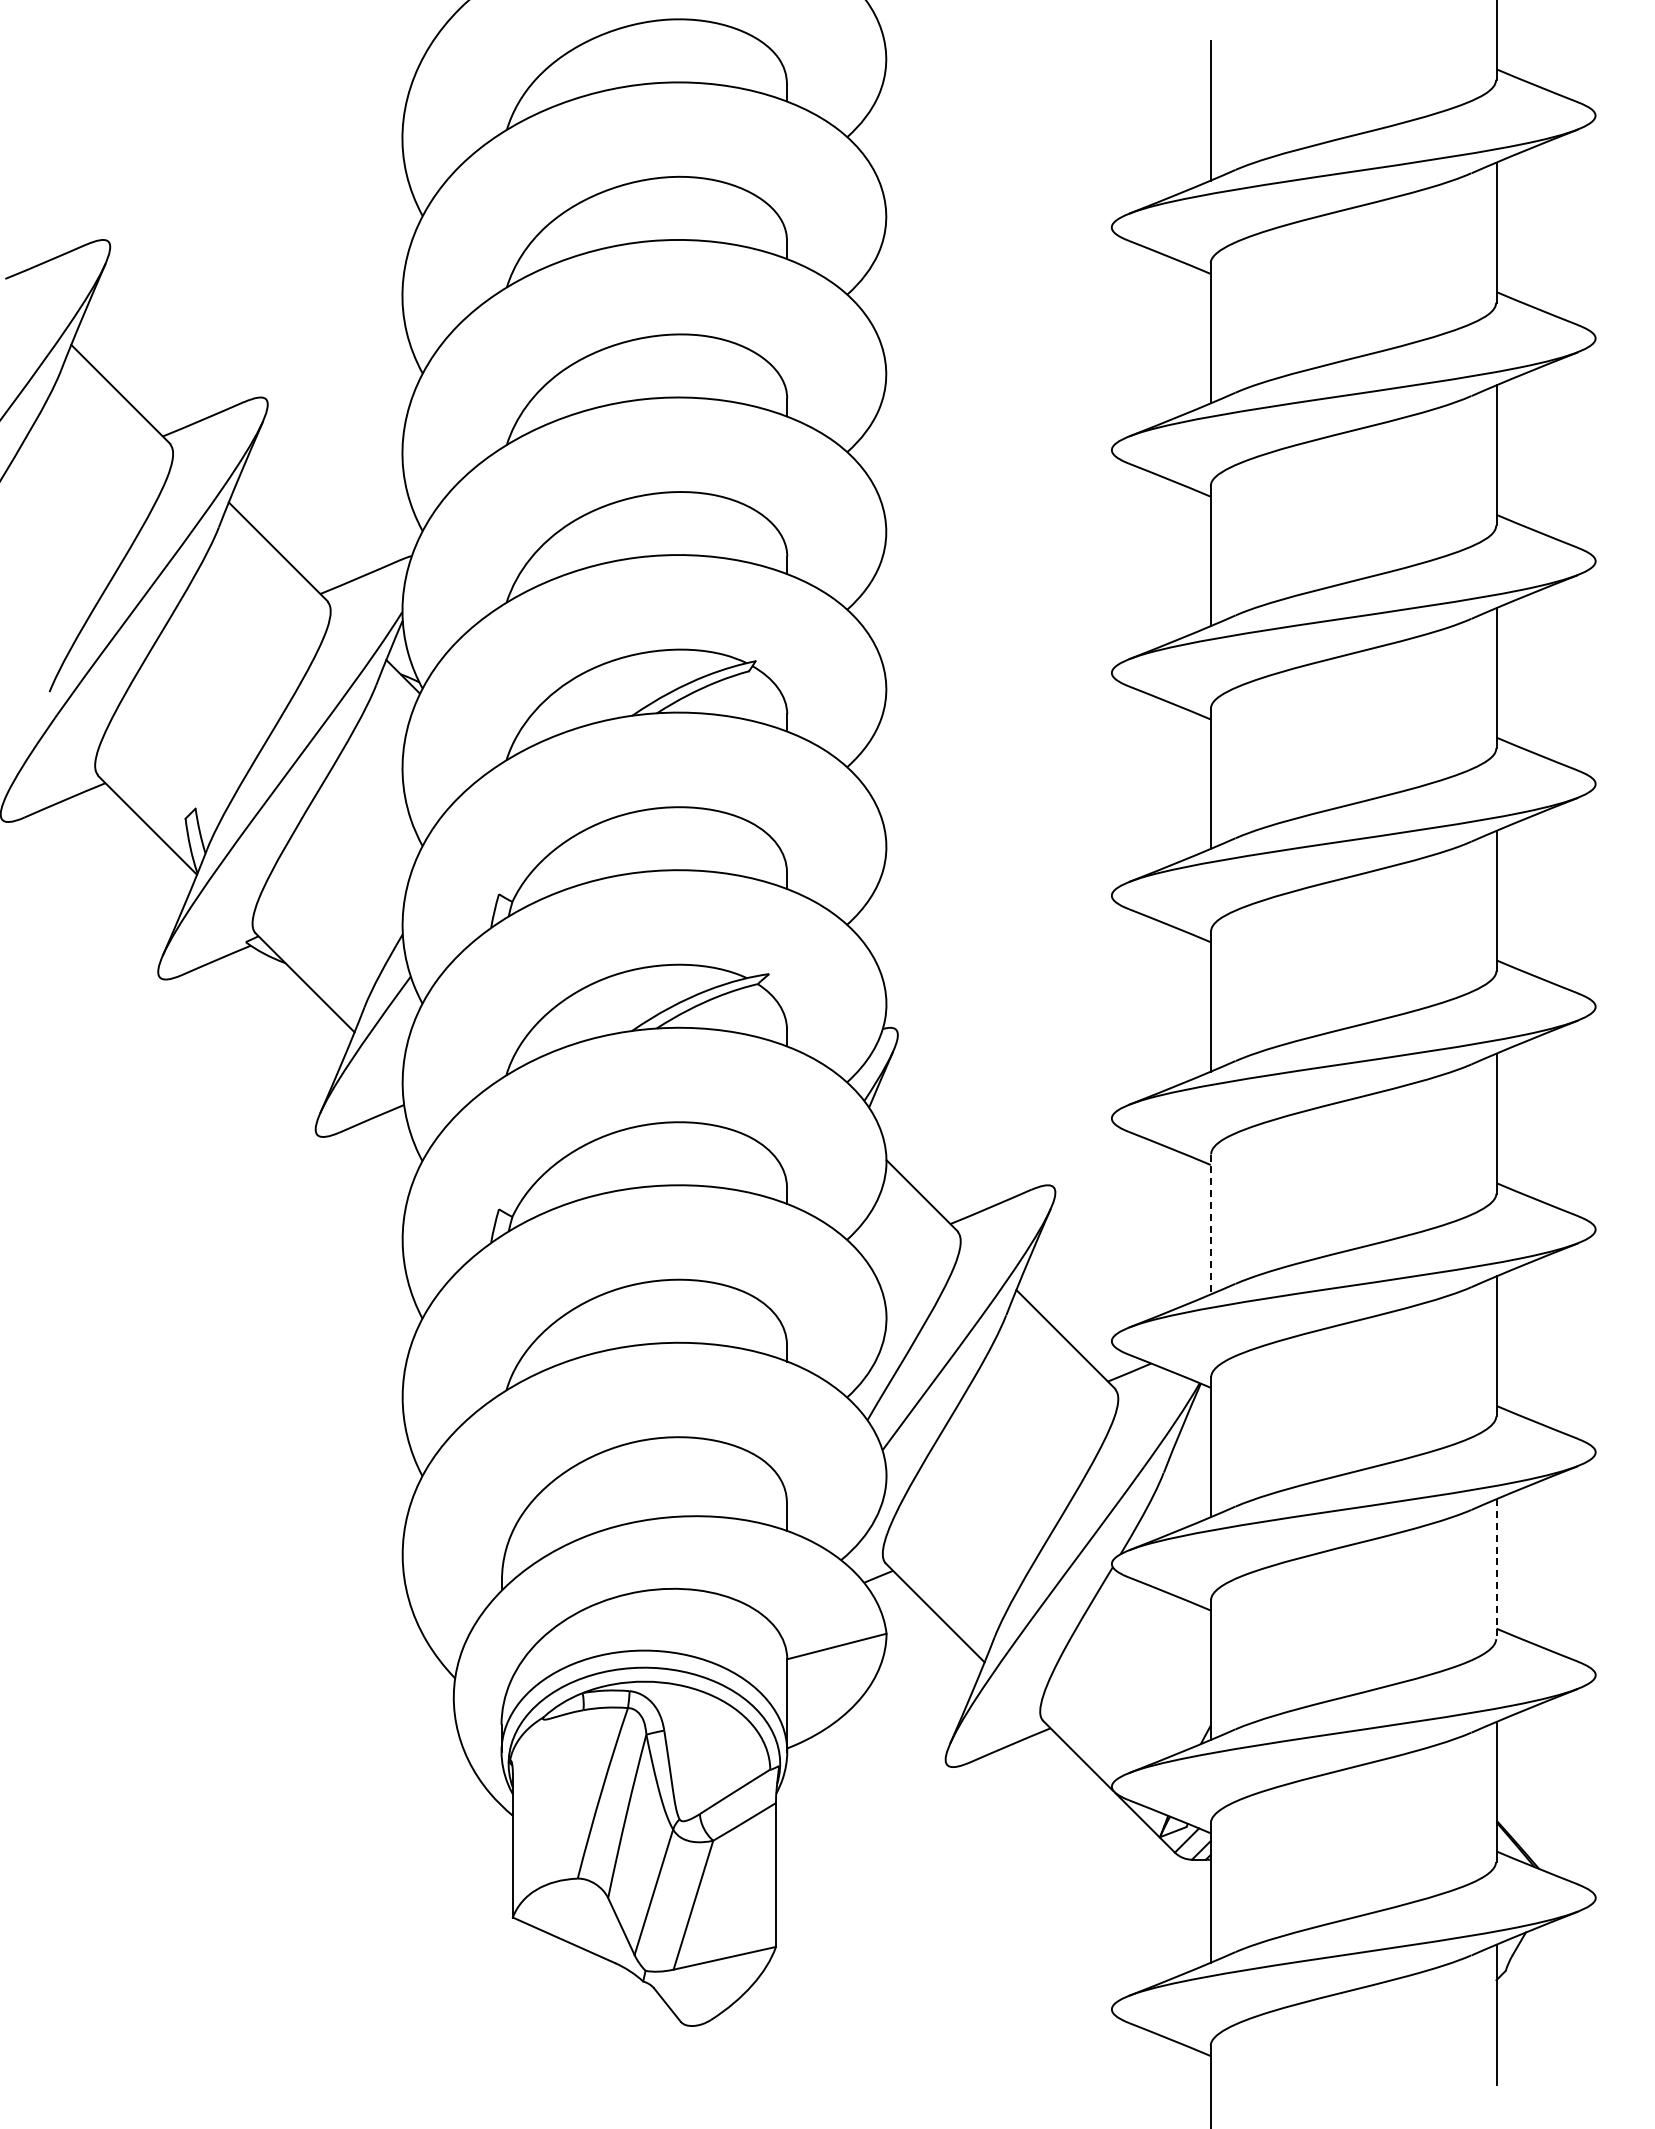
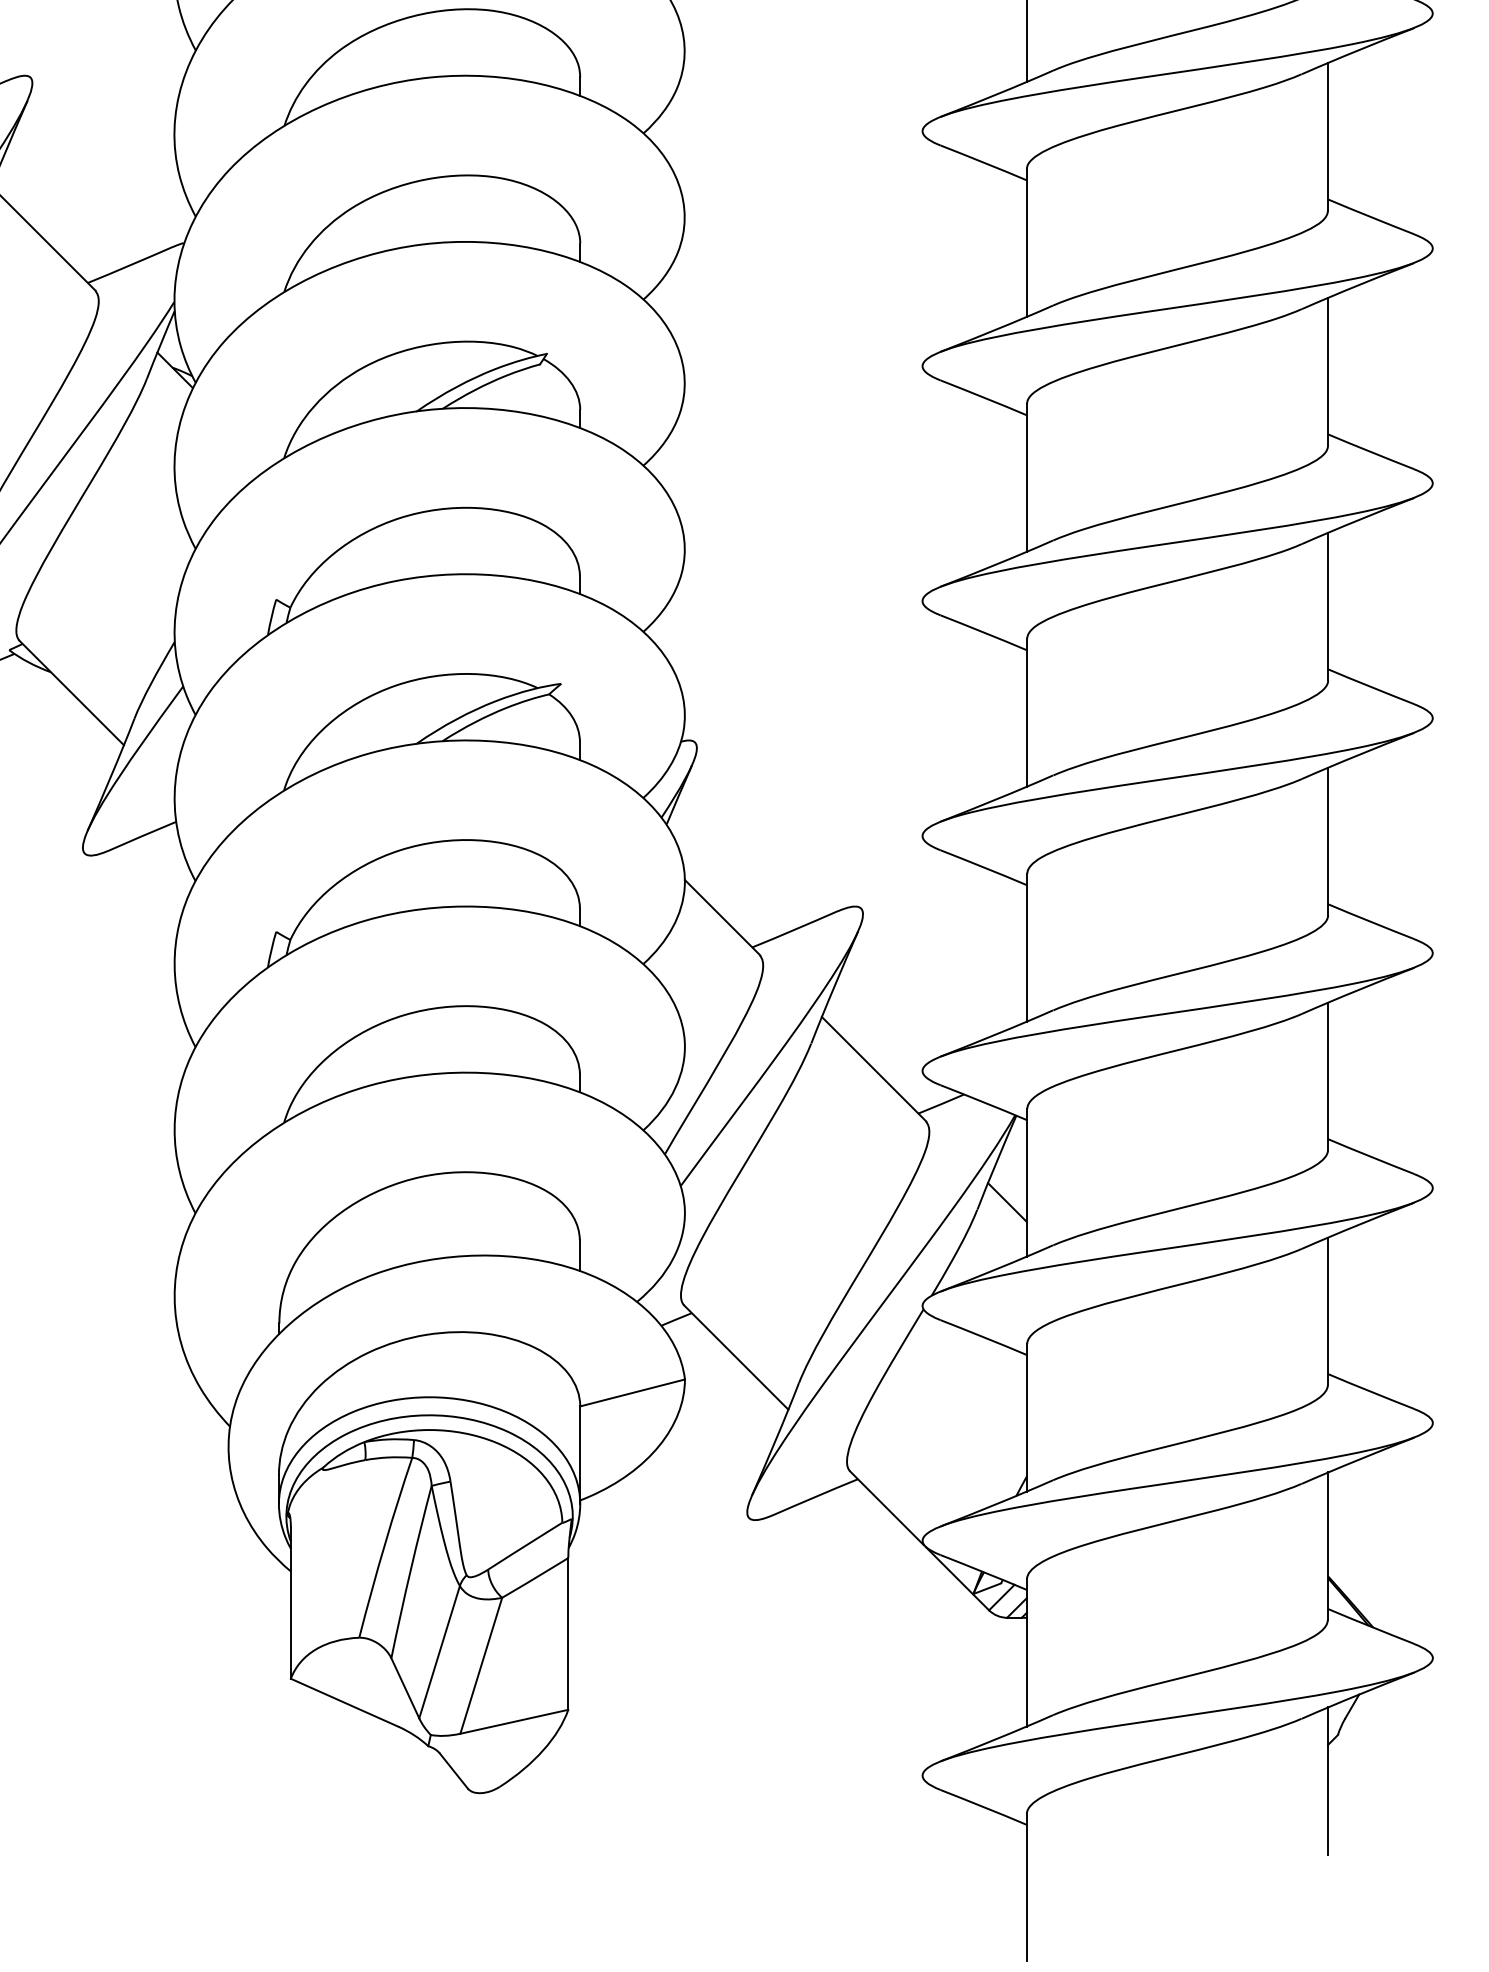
line: (1210, 1225) -> (1026, 948), dashed -> solid
line: (1191, 1465) -> (1006, 1202), added
line: (1496, 1569) -> (1328, 1311), dashed -> solid

